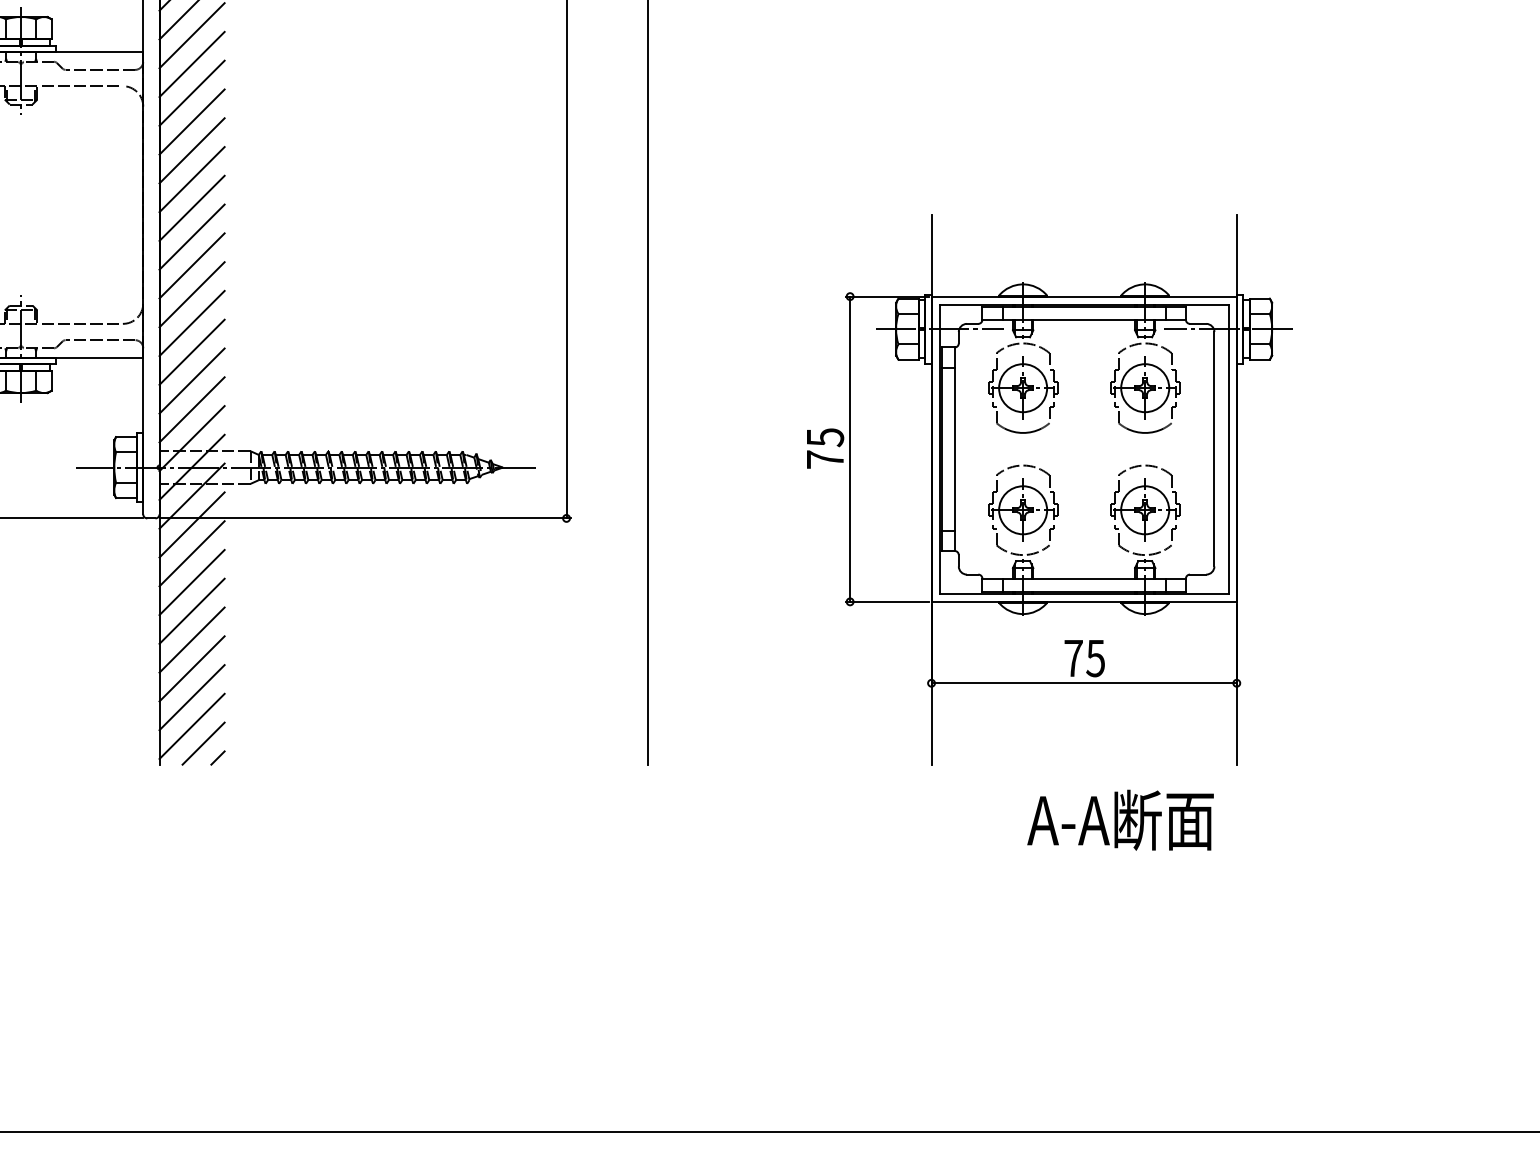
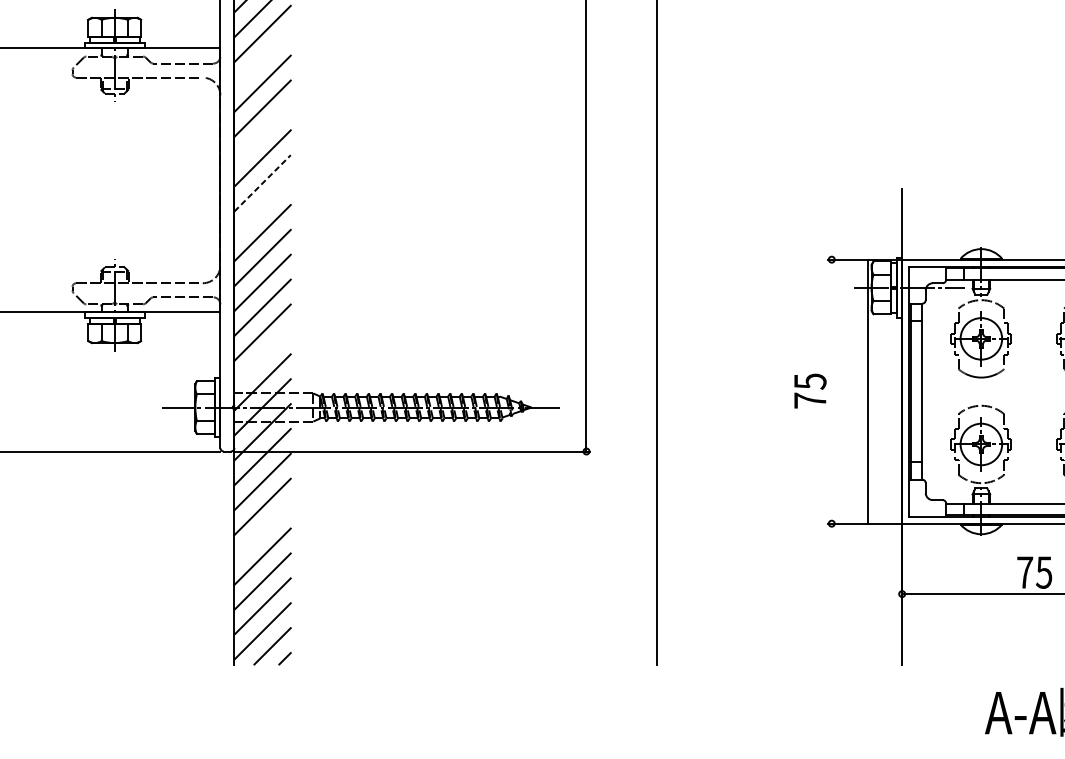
line: (191, 64) -> (262, 58), removed
line: (191, 150) -> (262, 133), removed
line: (192, 208) -> (262, 183), solid -> dashed
line: (191, 236) -> (262, 207), removed
line: (191, 409) -> (262, 357), removed
line: (850, 448) -> (868, 391), moved
line: (191, 610) -> (262, 531), removed

